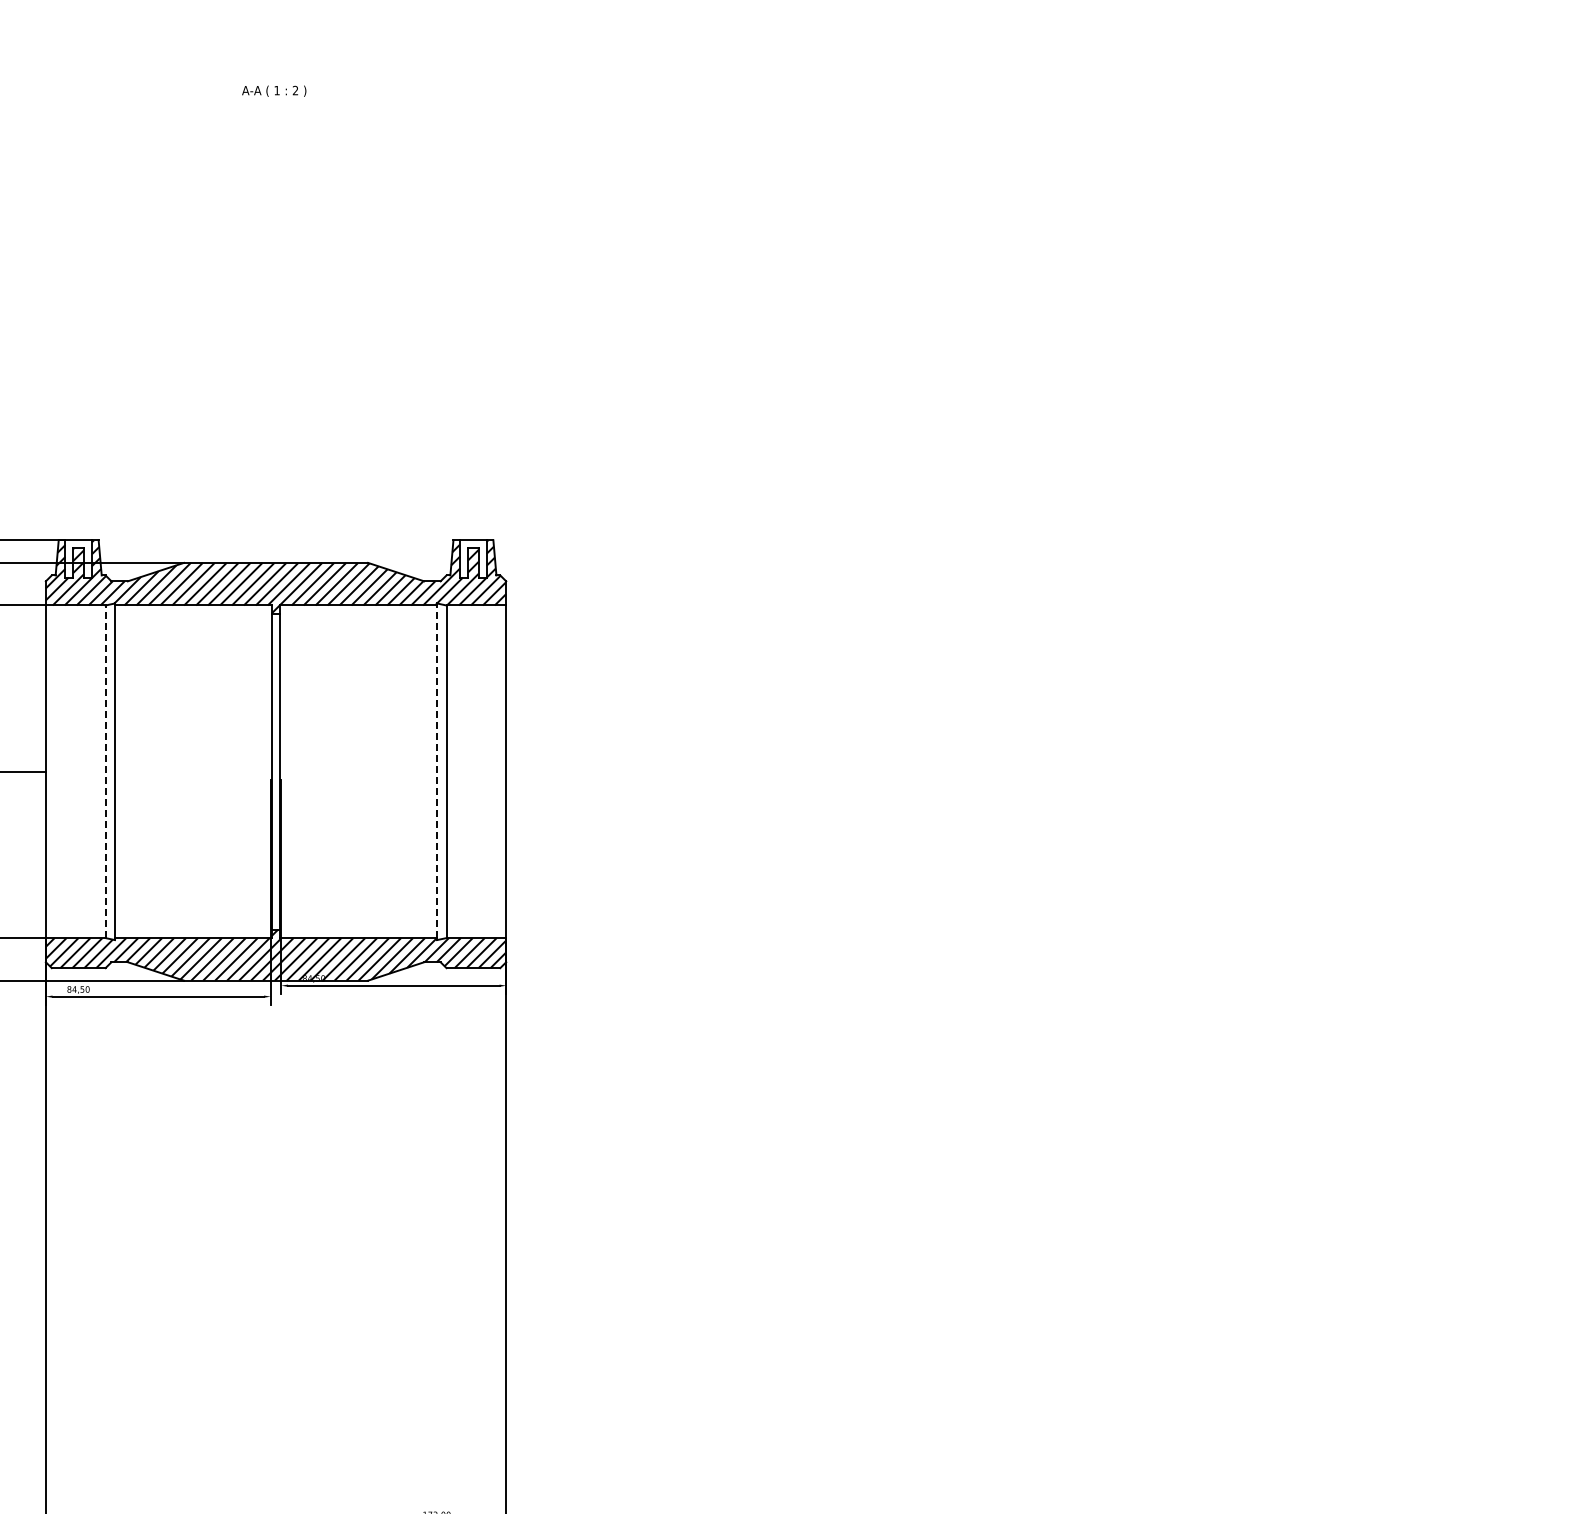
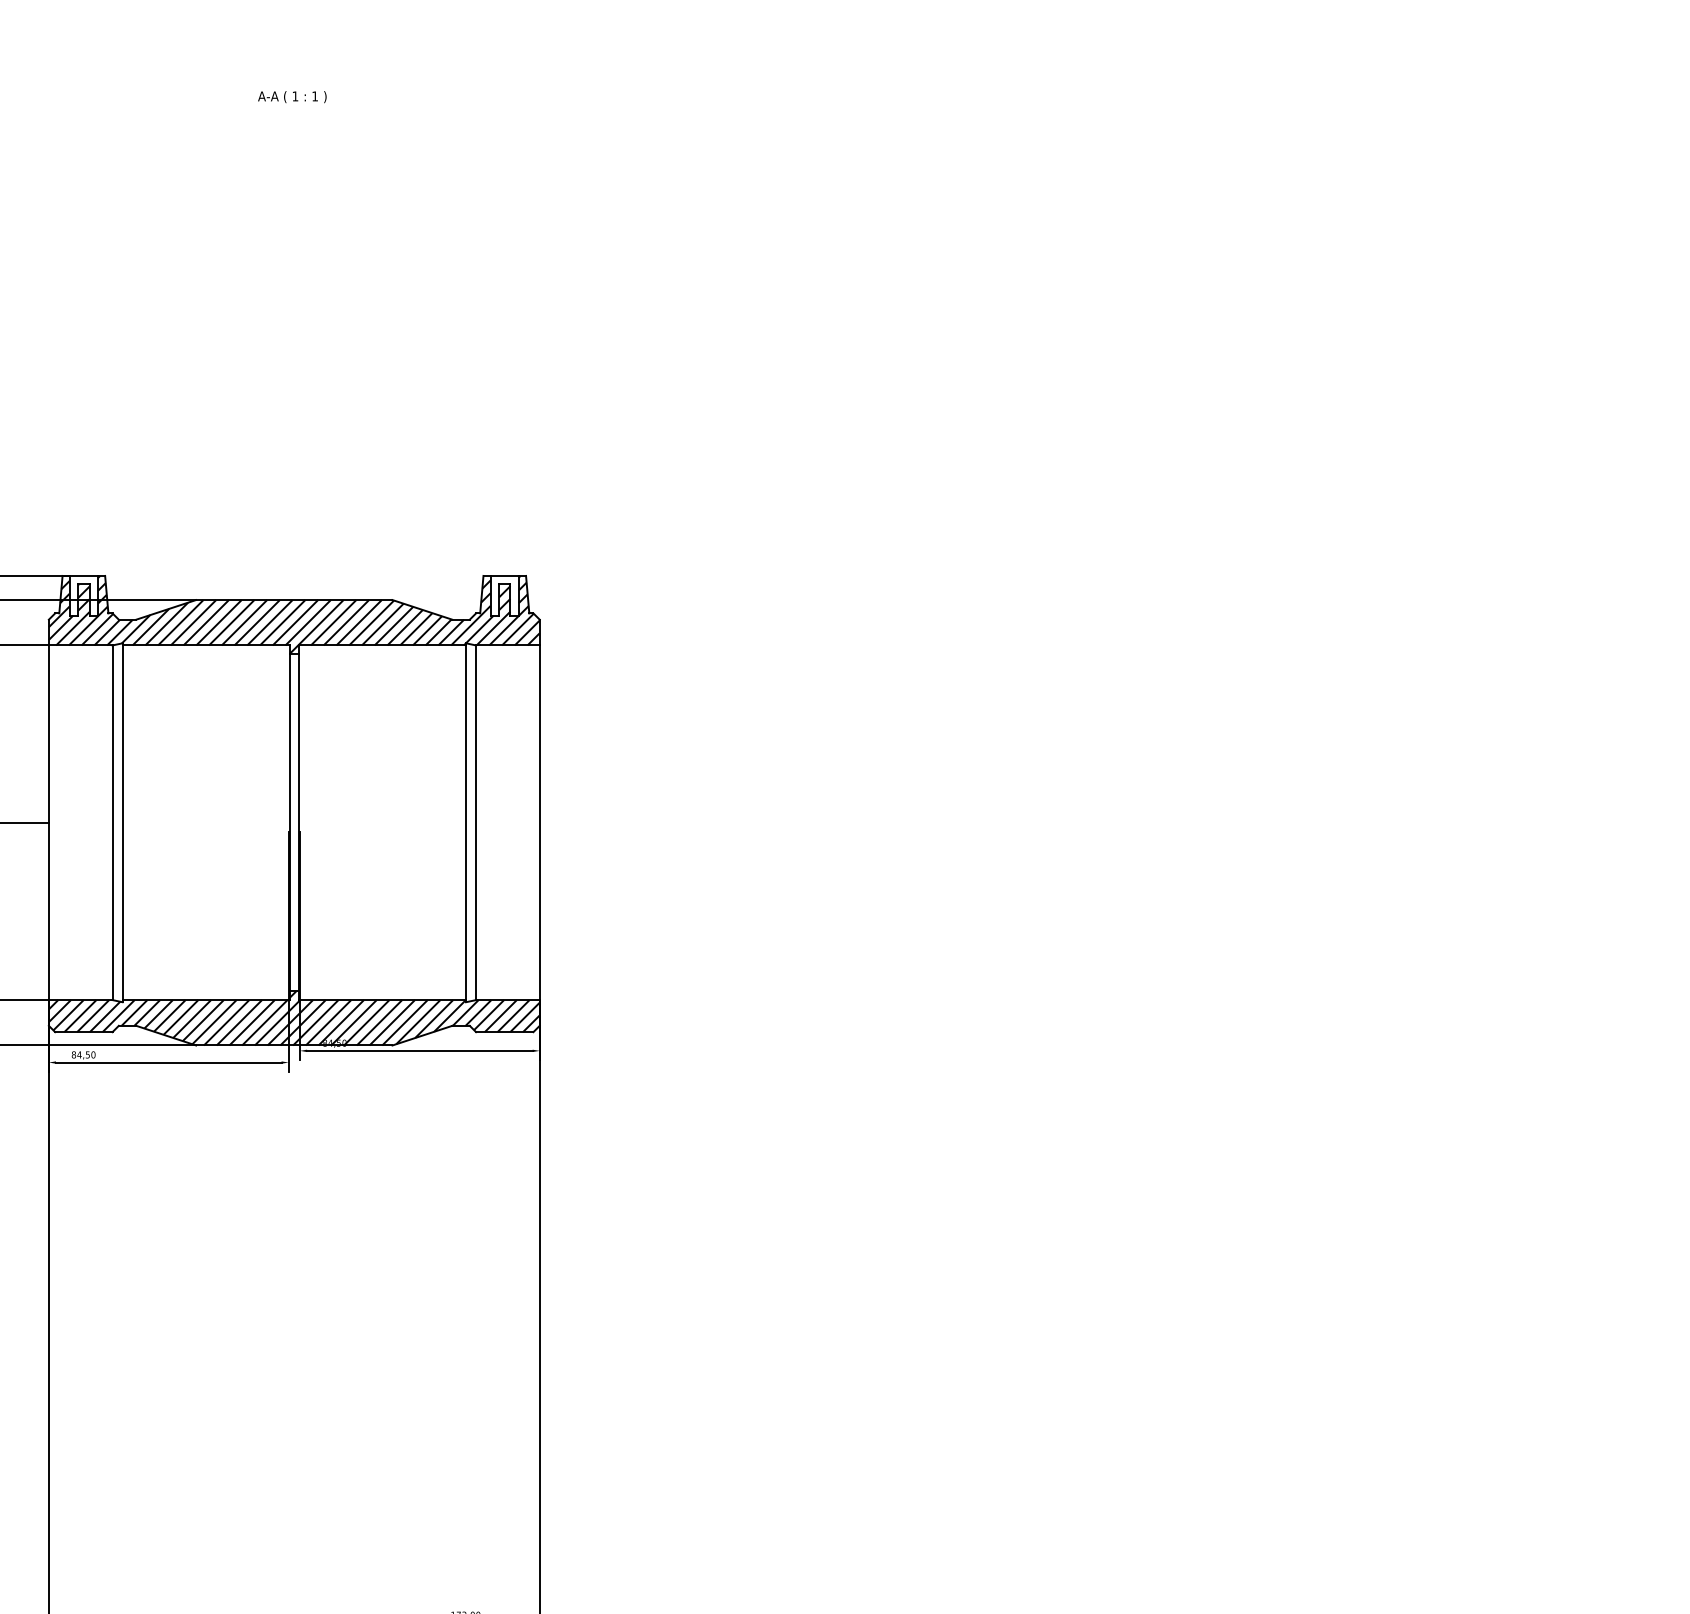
text: (294, 90) -> (313, 96), 2 -> 1
line: (105, 771) -> (112, 822), dashed -> solid
line: (437, 771) -> (466, 822), dashed -> solid

